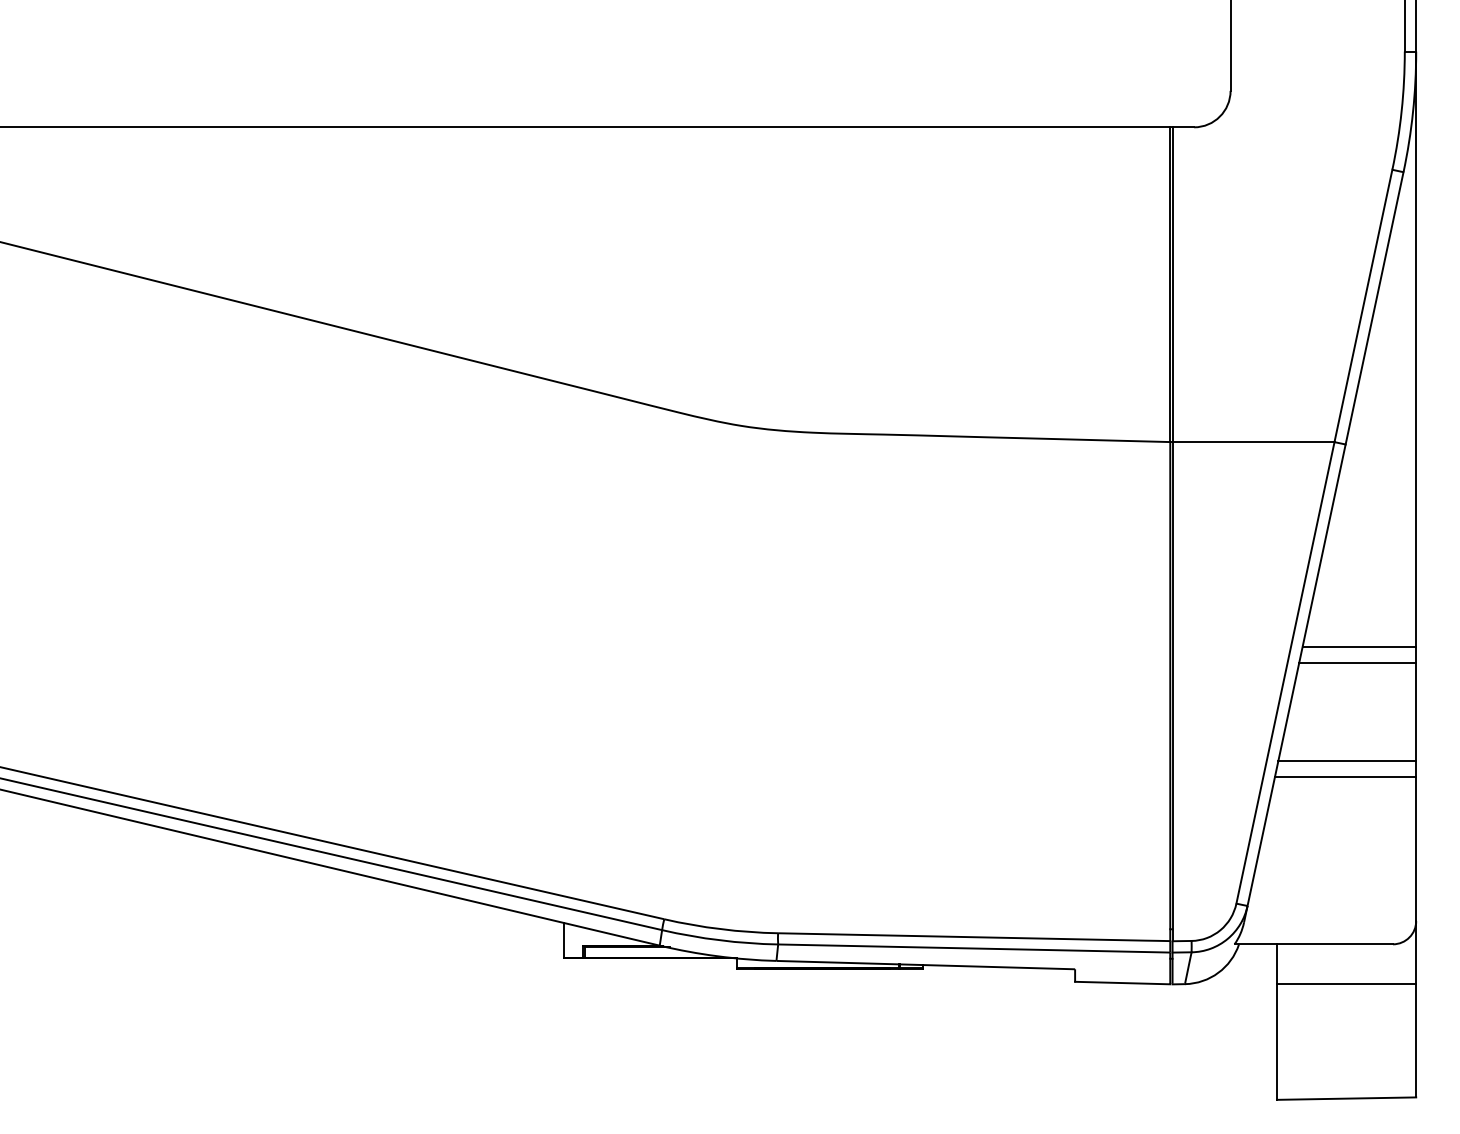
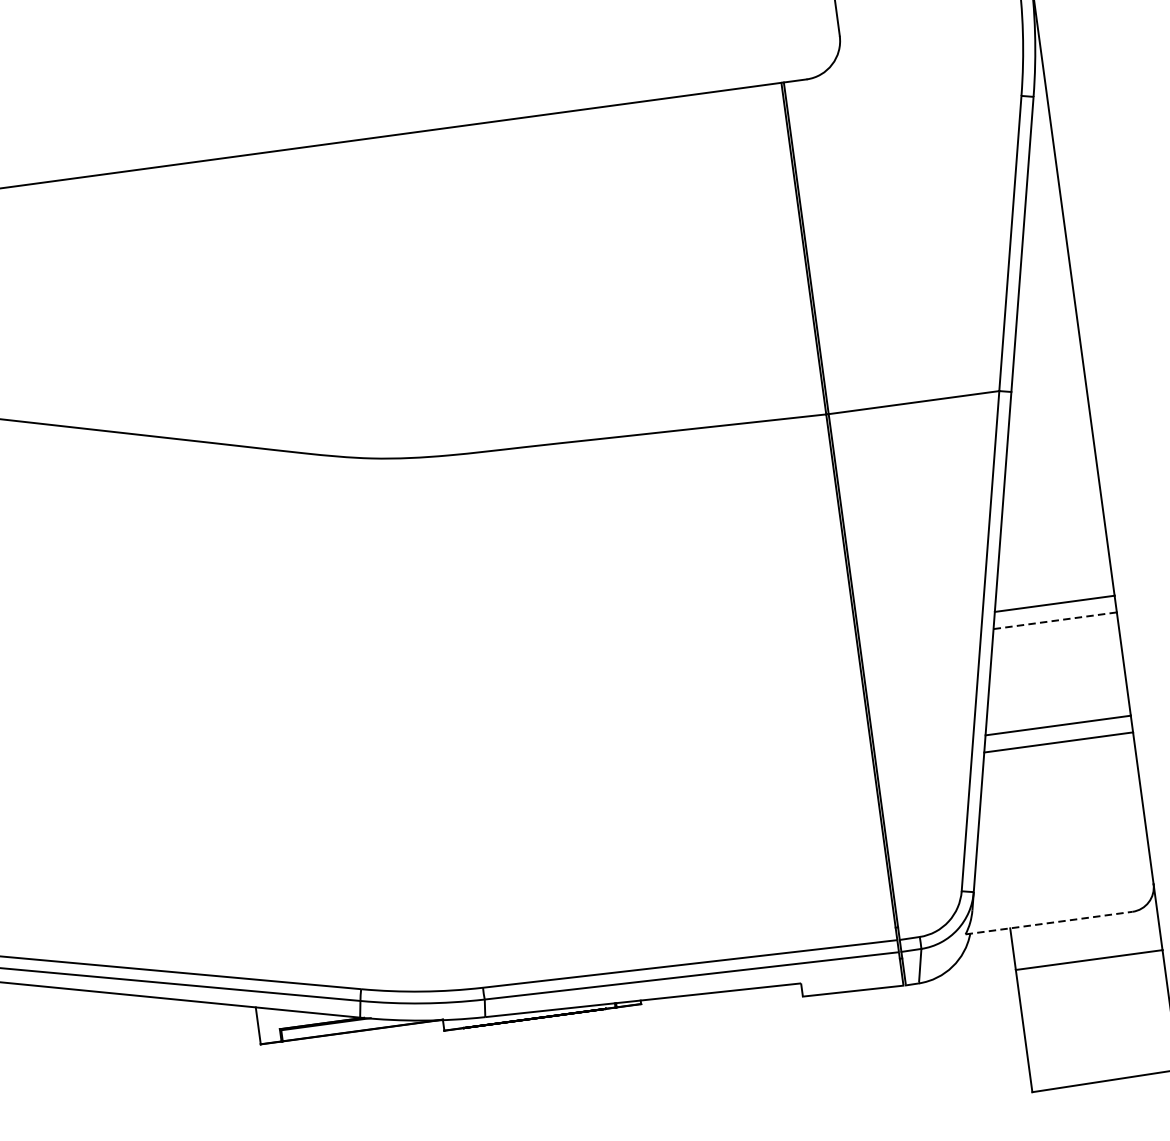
line: (1357, 663) -> (1055, 621), solid -> dashed
line: (1314, 944) -> (1049, 923), solid -> dashed

